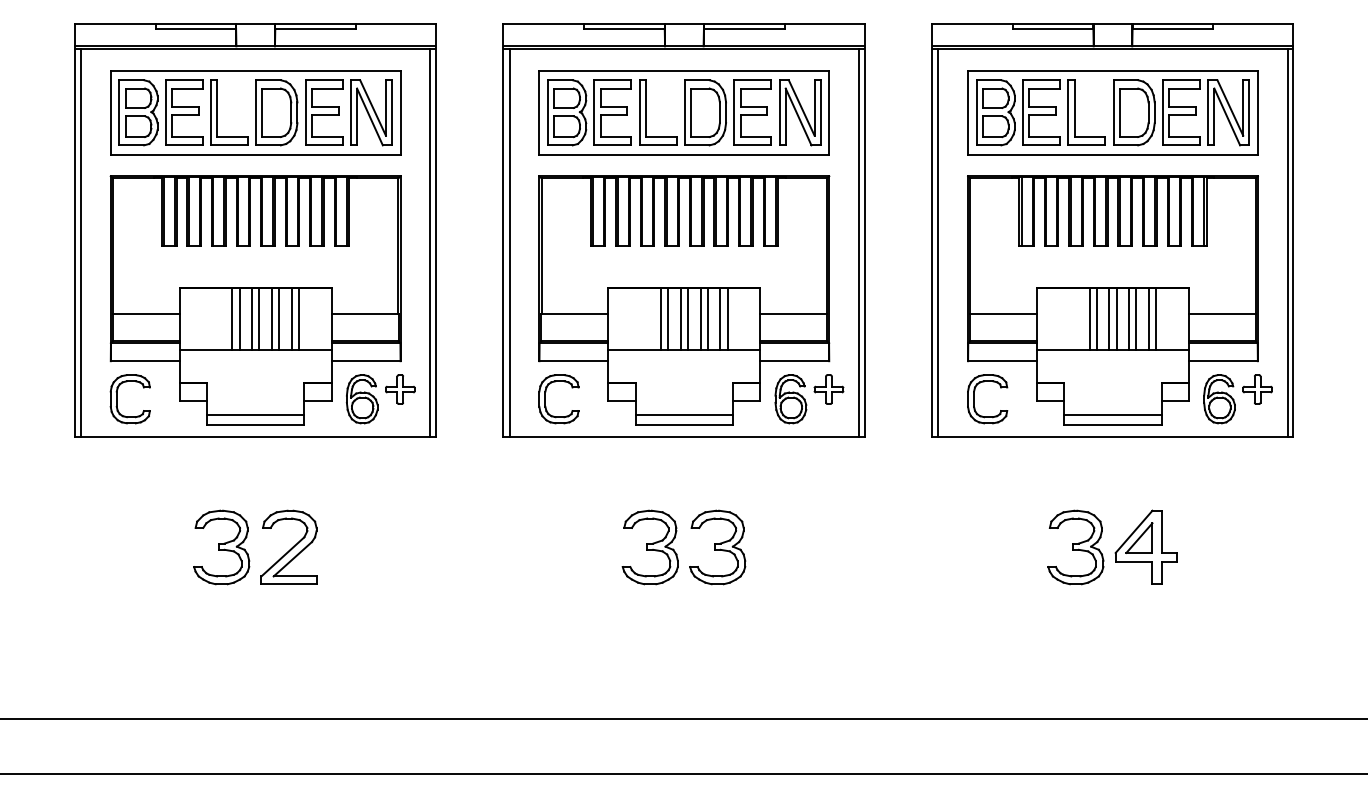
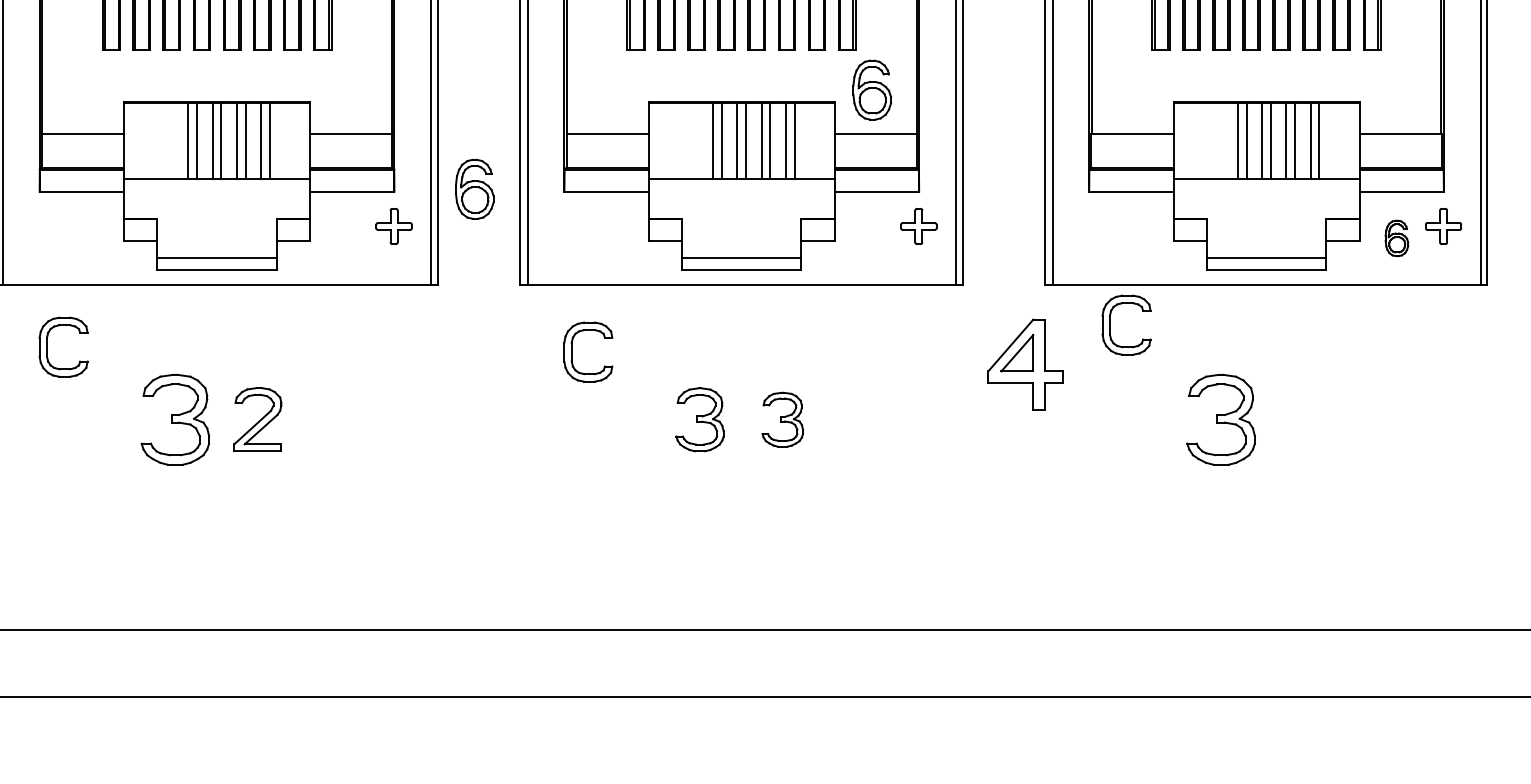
part: (117, 399) -> (47, 347), moved
part: (361, 399) -> (473, 189), moved
part: (545, 399) -> (571, 352), moved
part: (790, 399) -> (871, 90), moved
part: (974, 399) -> (1110, 325), moved
part: (1219, 399) -> (1396, 238), size x0.6
part: (288, 546) -> (257, 418), size x0.7
part: (1145, 546) -> (1024, 363), moved
part: (649, 547) -> (699, 419), size x0.7
part: (717, 547) -> (782, 419), size x0.6

